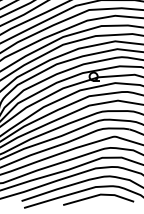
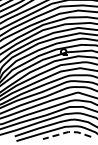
line: (99, 195) -> (67, 132), solid -> dashed

